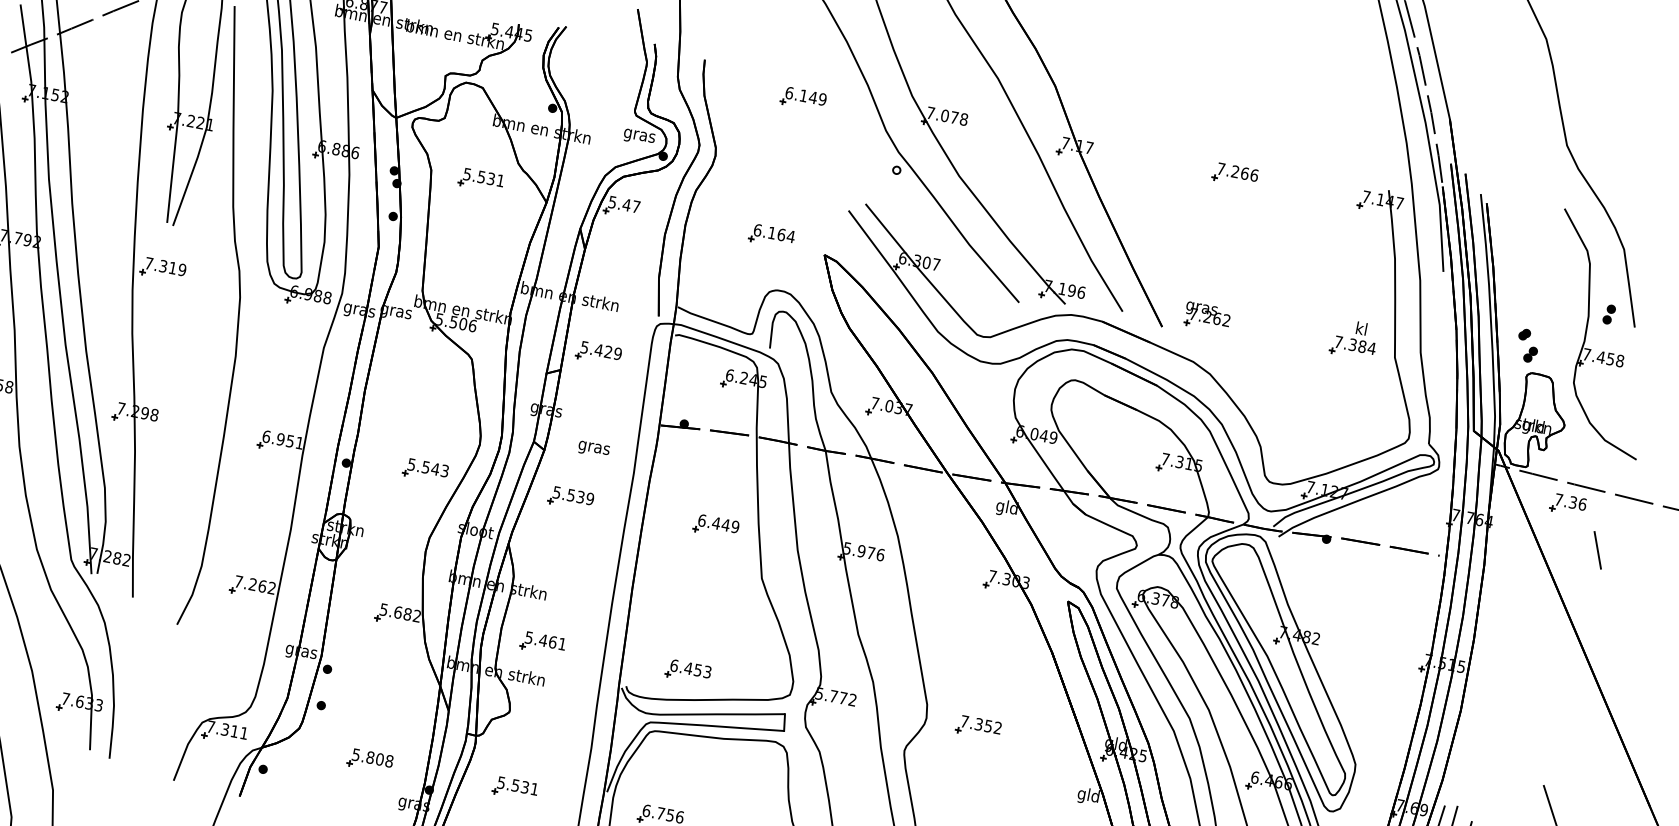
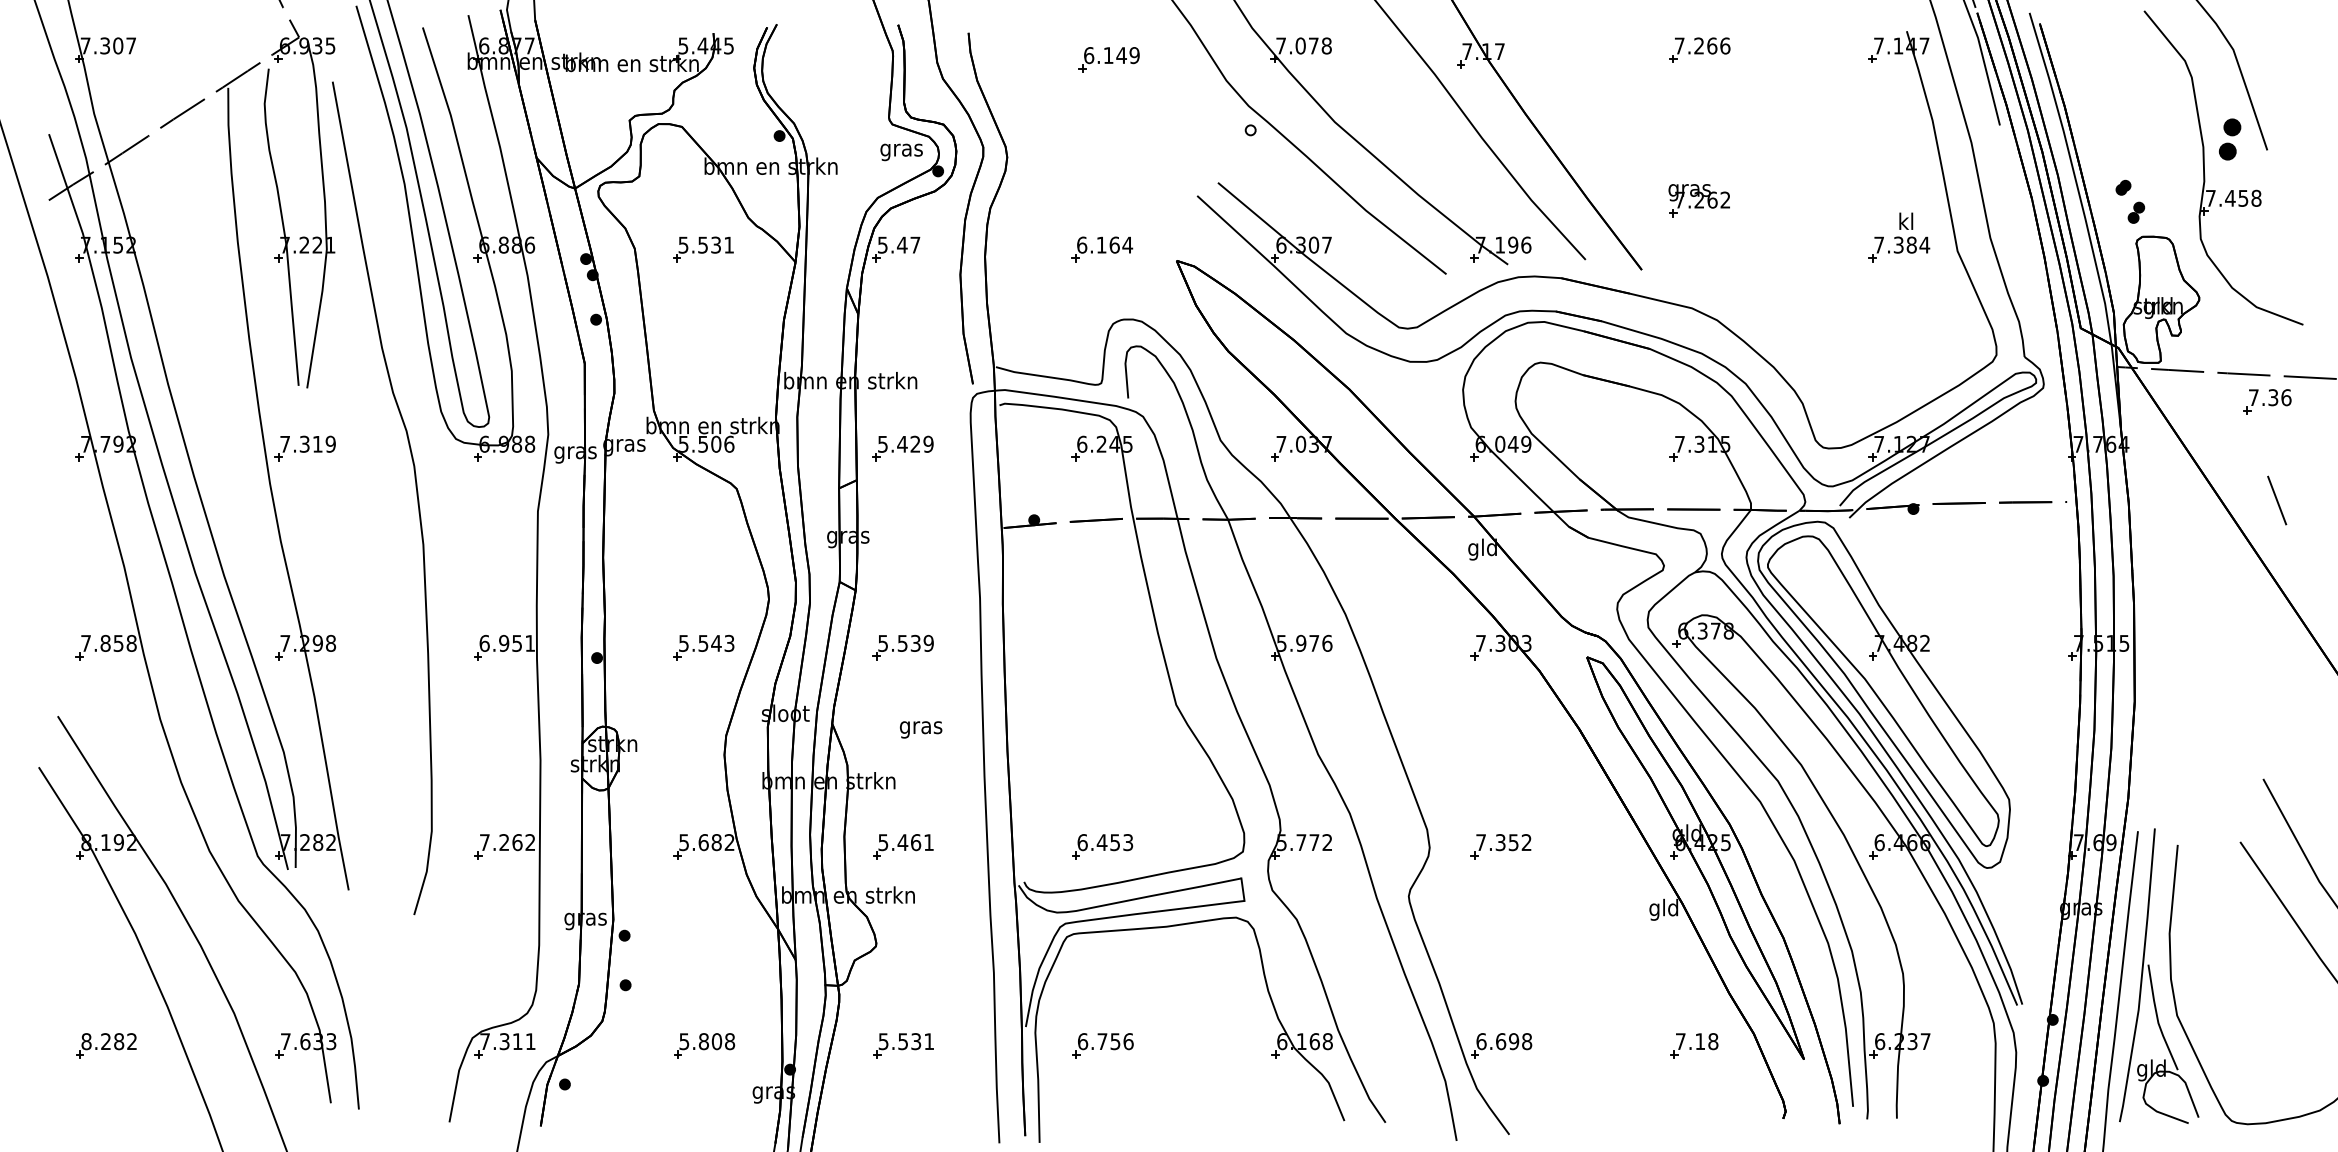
part: (1609, 314) -> (2230, 139), size x1.6
part: (1206, 317) -> (1698, 200), moved
text: (594, 449) -> (921, 729), moved
part: (1568, 504) -> (2267, 401), moved
part: (716, 526) -> (1102, 647), removed
line: (1598, 550) -> (2277, 500), moved

